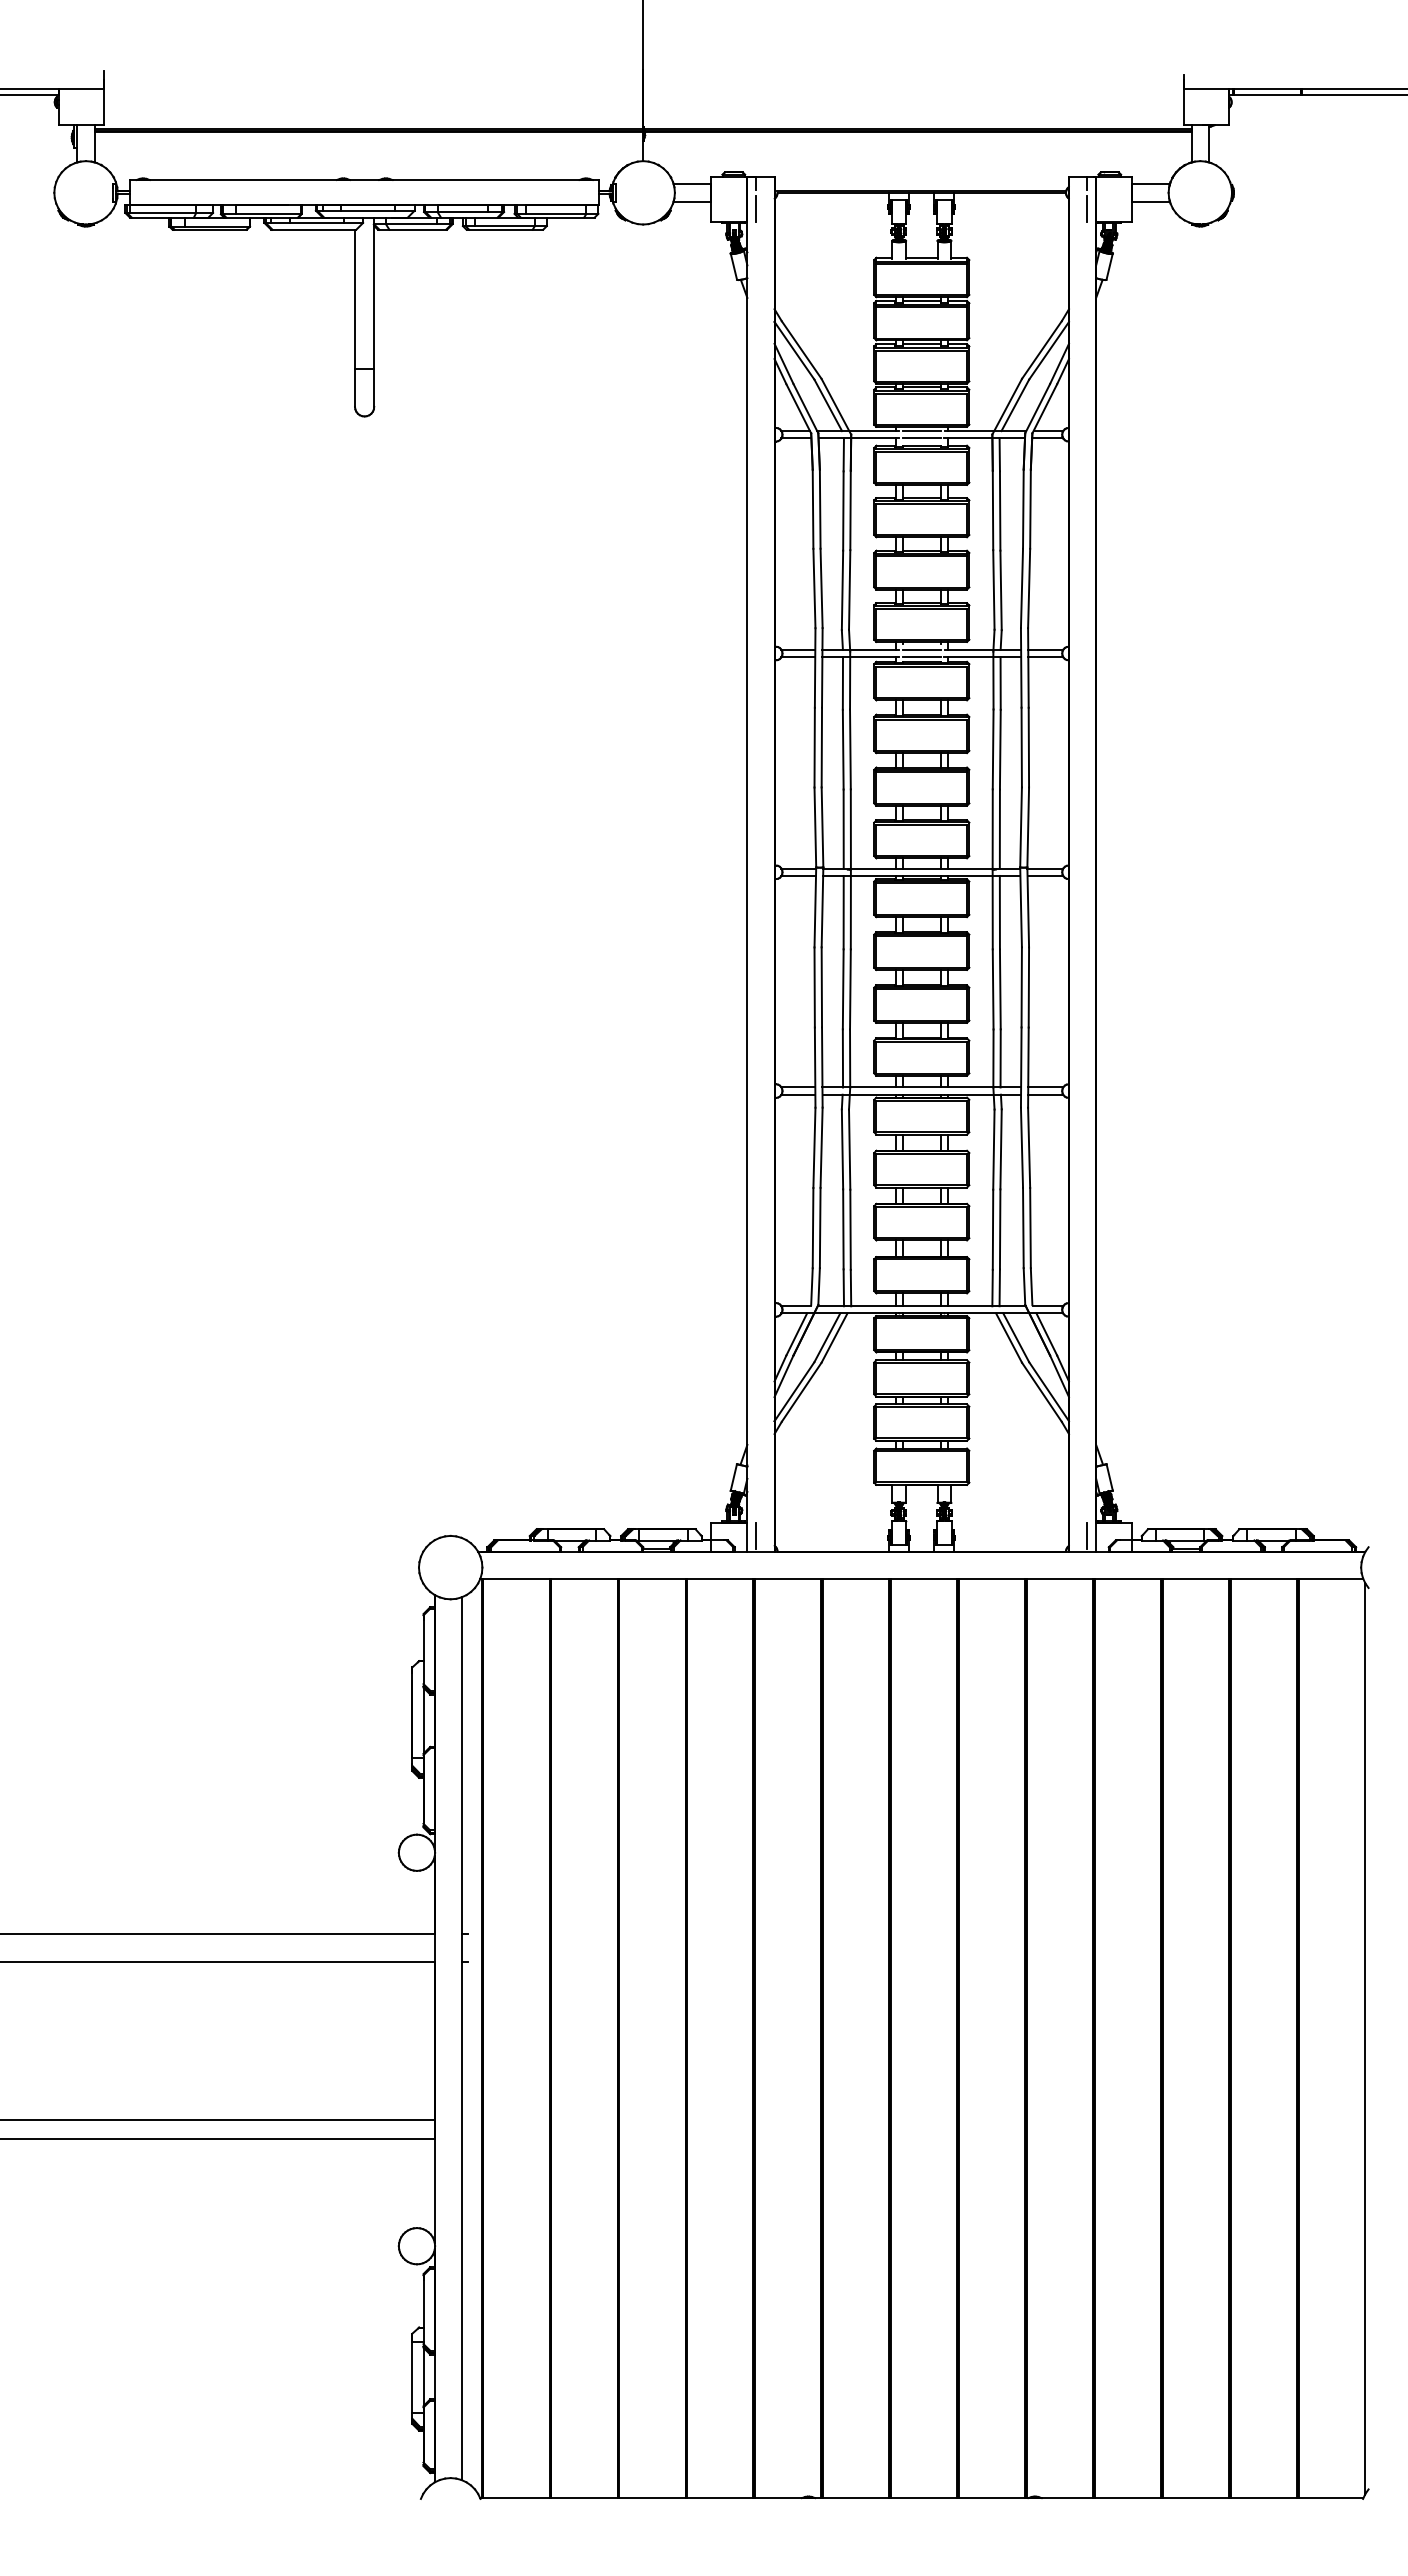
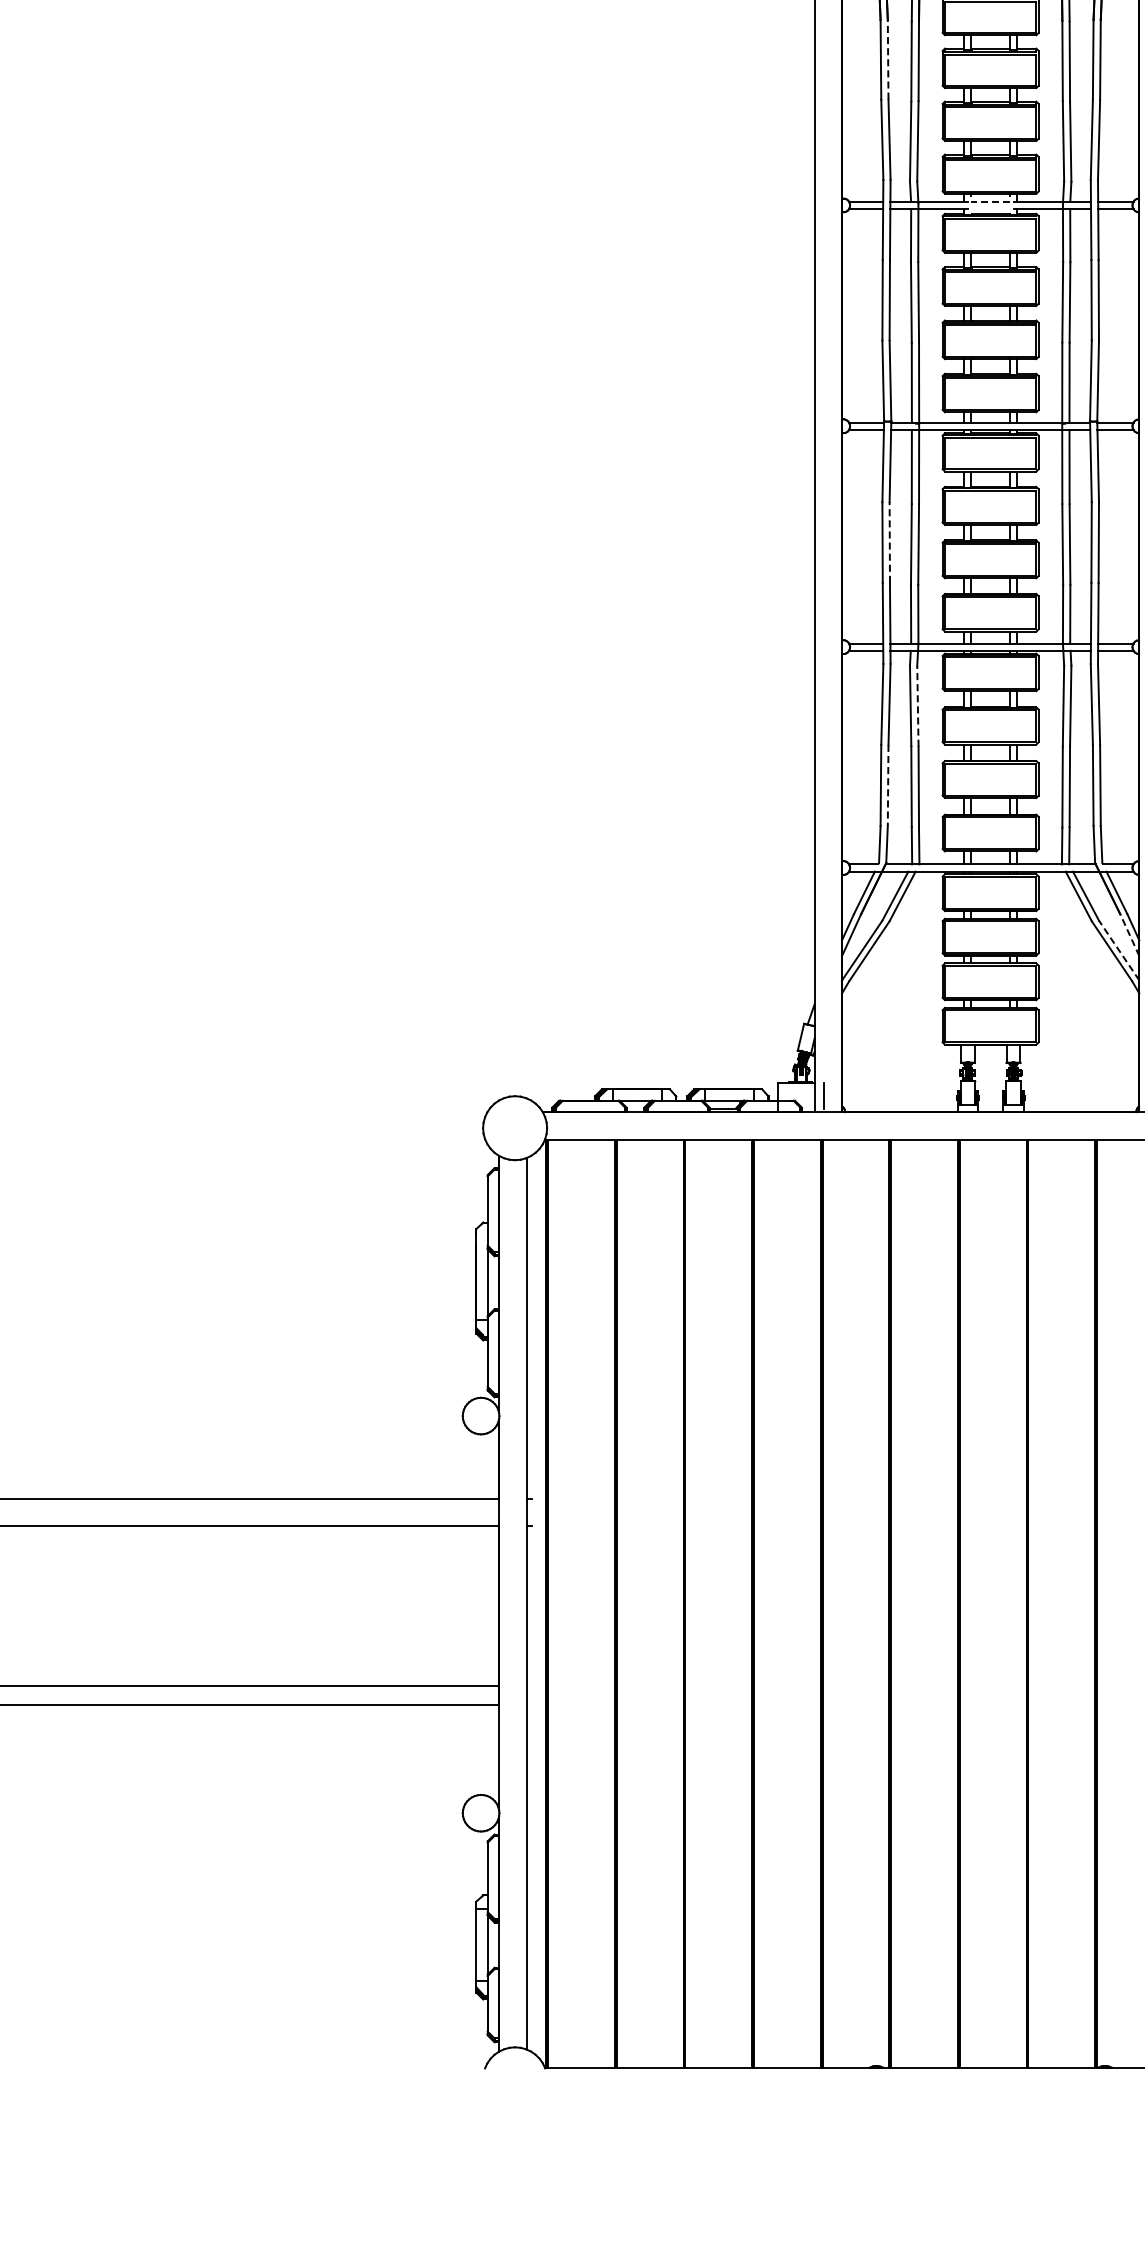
line: (820, 509) -> (888, 60), solid -> dashed
line: (921, 649) -> (990, 201), solid -> dashed
line: (921, 657) -> (990, 209), removed
line: (821, 986) -> (889, 541), solid -> dashed
line: (849, 1149) -> (917, 706), solid -> dashed
line: (820, 1228) -> (888, 785), solid -> dashed
line: (1059, 1376) -> (1129, 935), solid -> dashed
line: (1049, 1391) -> (1119, 950), solid -> dashed

